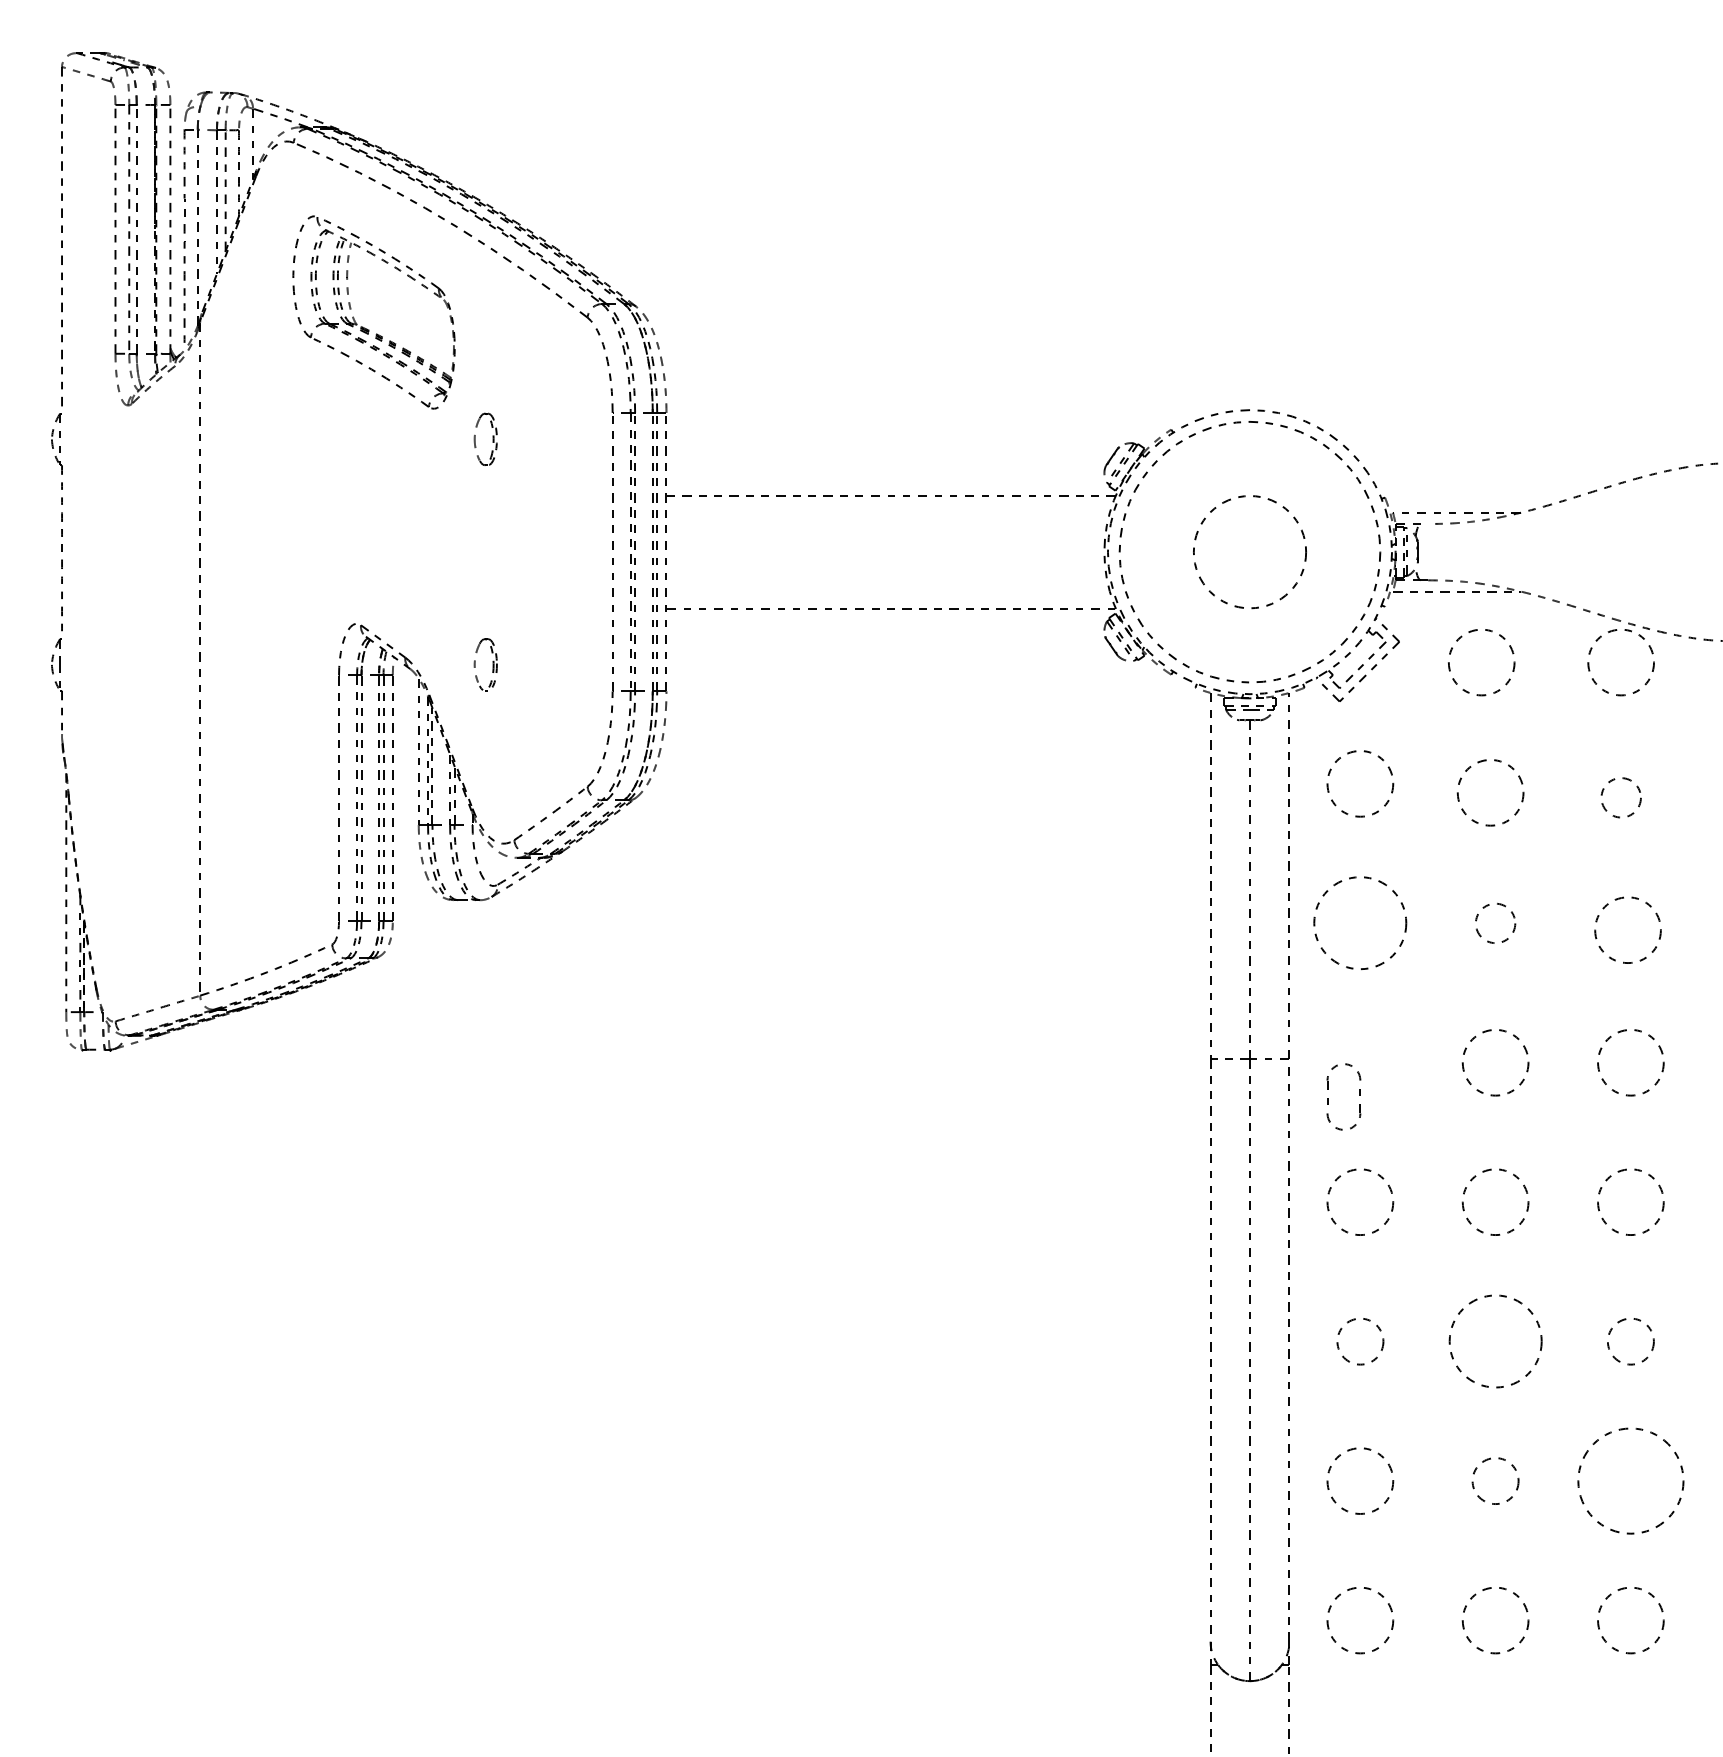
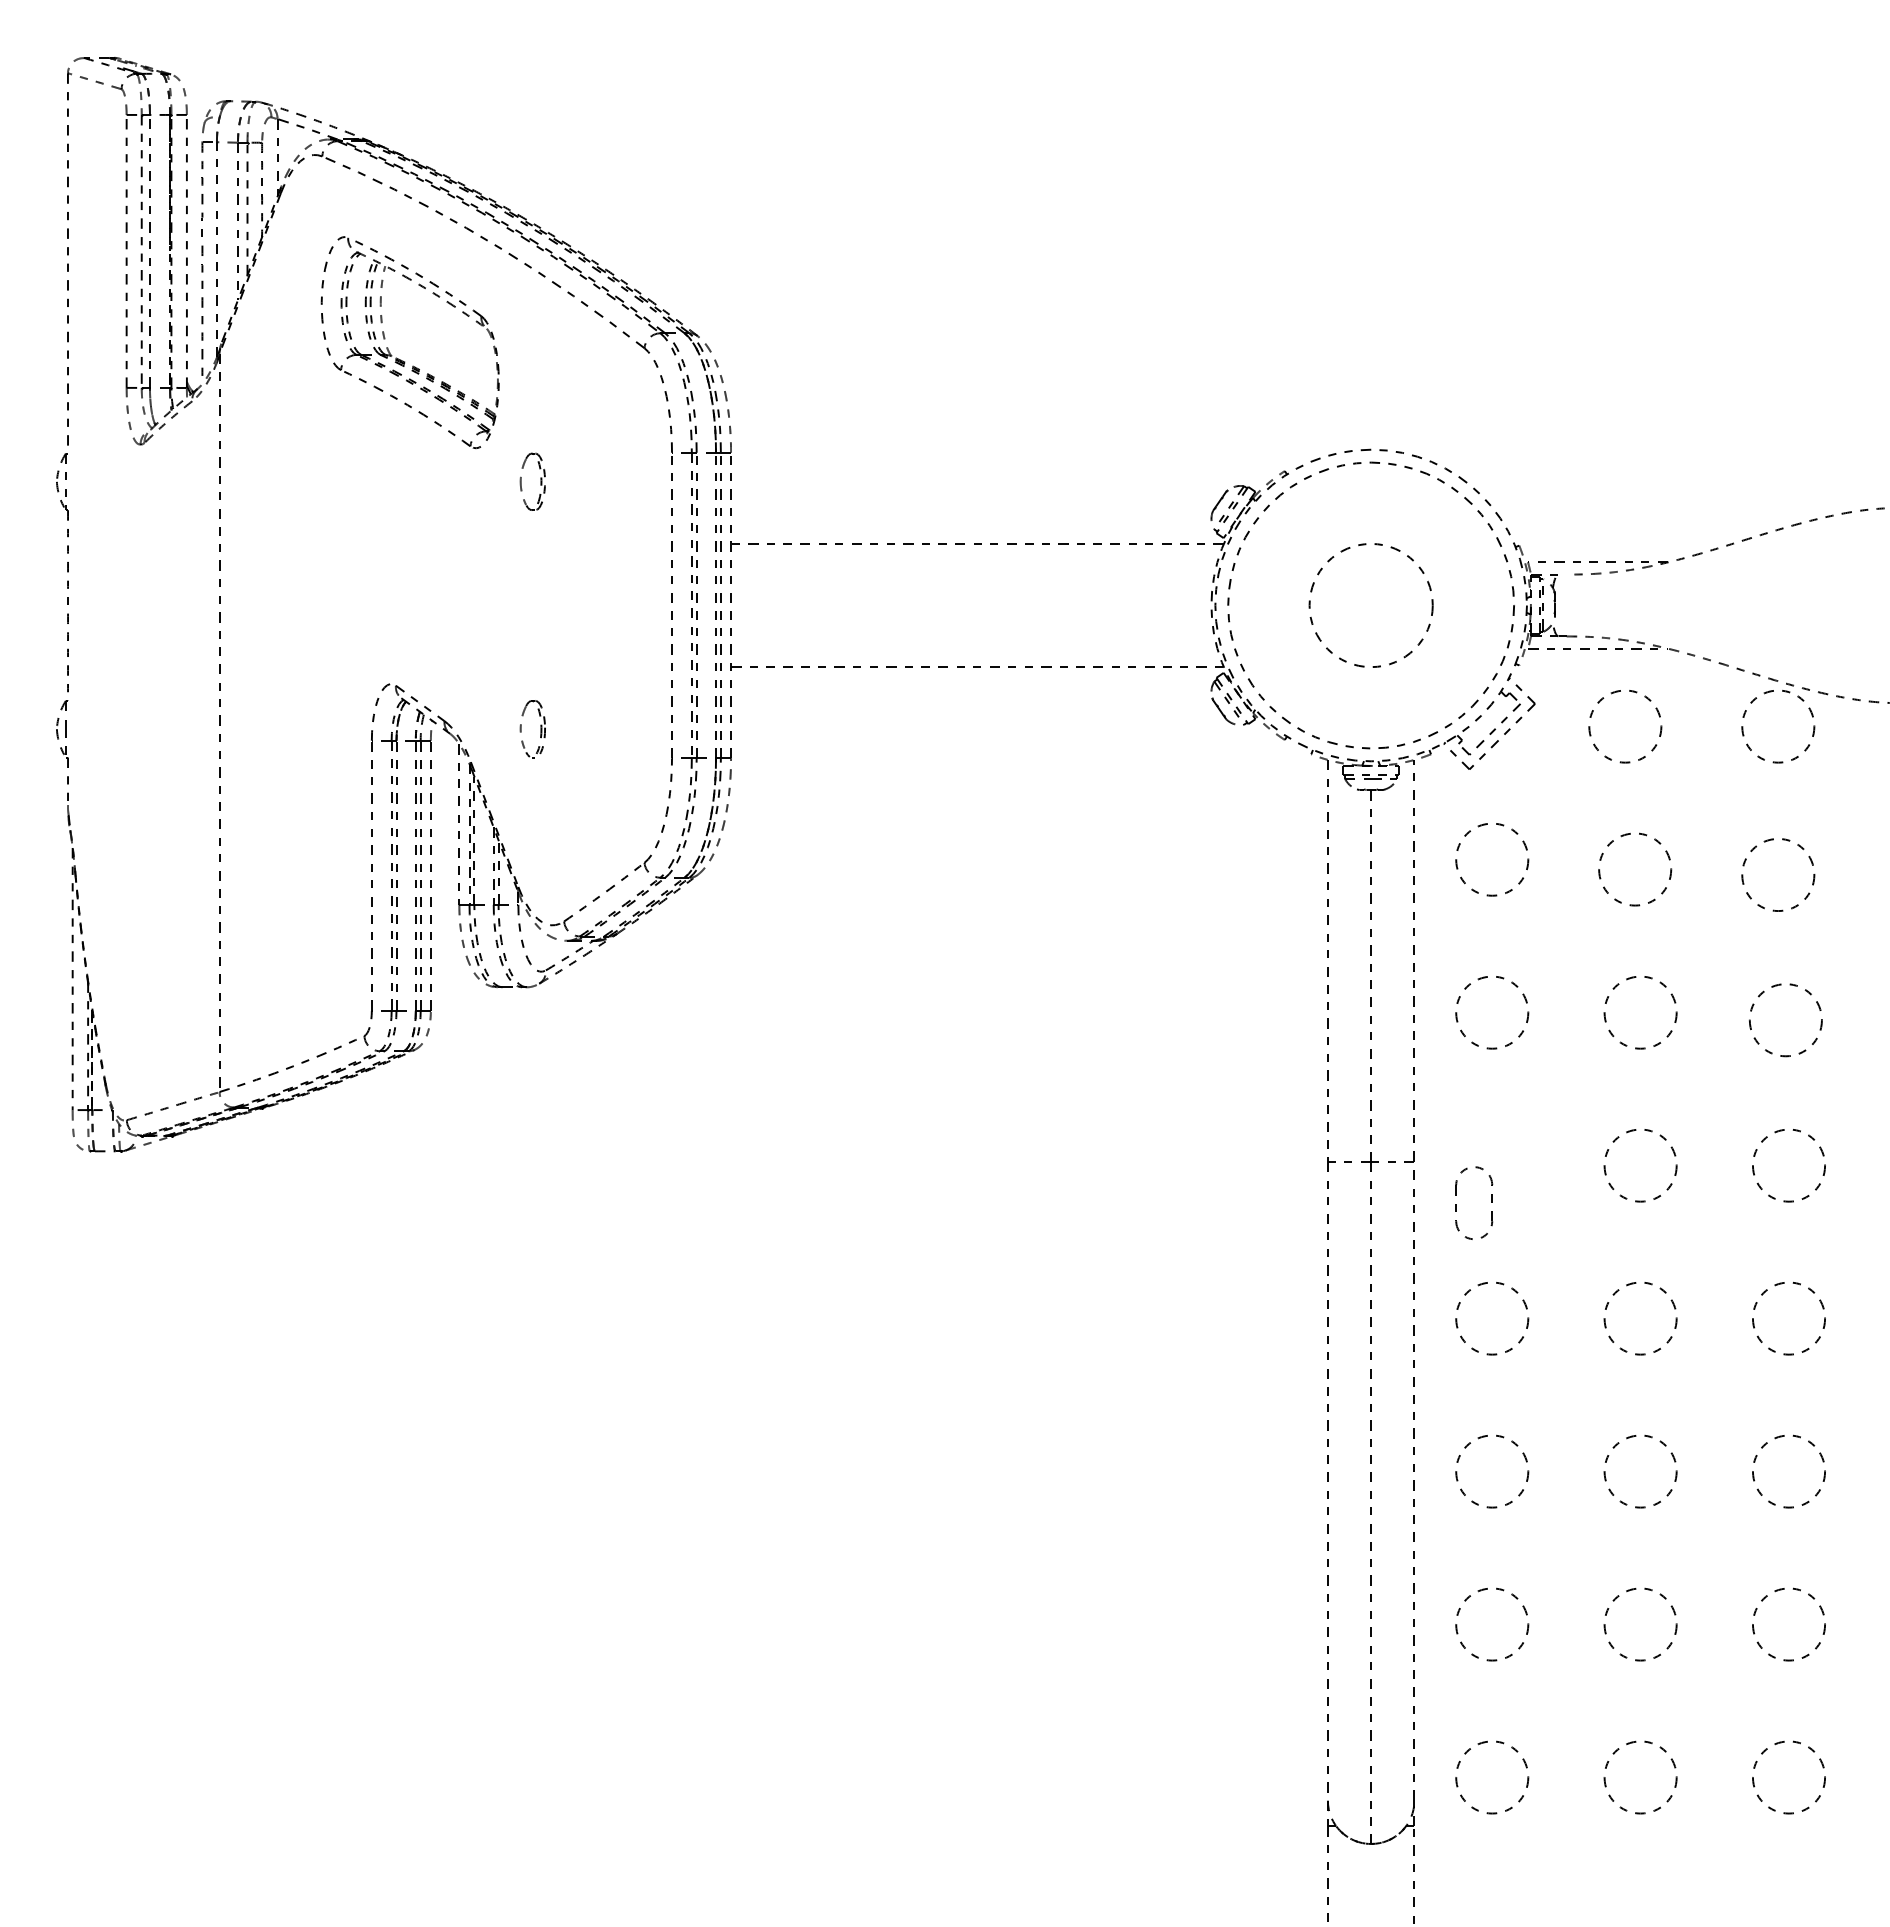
circle: (1621, 797) -> (1778, 874), size x1.67
circle: (1360, 923) -> (1492, 1012), size x0.71
circle: (1495, 923) -> (1640, 1012), size x1.67
circle: (1360, 1341) -> (1492, 1471), size x1.43
circle: (1495, 1341) -> (1640, 1471), size x0.71
circle: (1630, 1341) -> (1788, 1471), size x1.43
circle: (1495, 1481) -> (1640, 1624), size x1.43
circle: (1630, 1481) -> (1788, 1624), size x0.62

